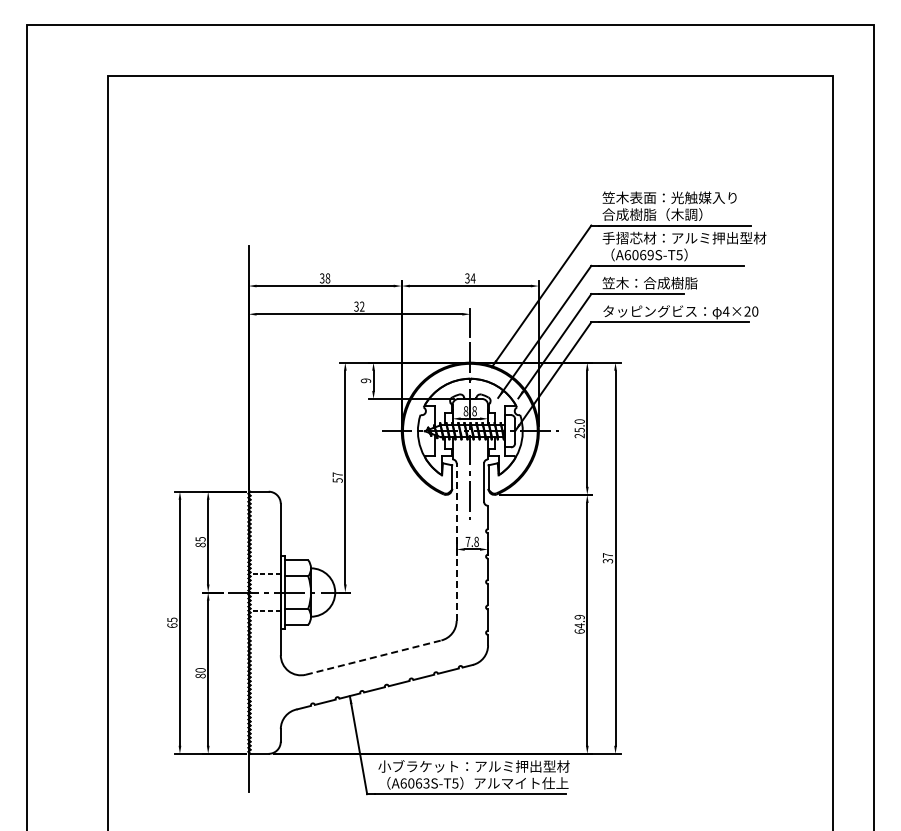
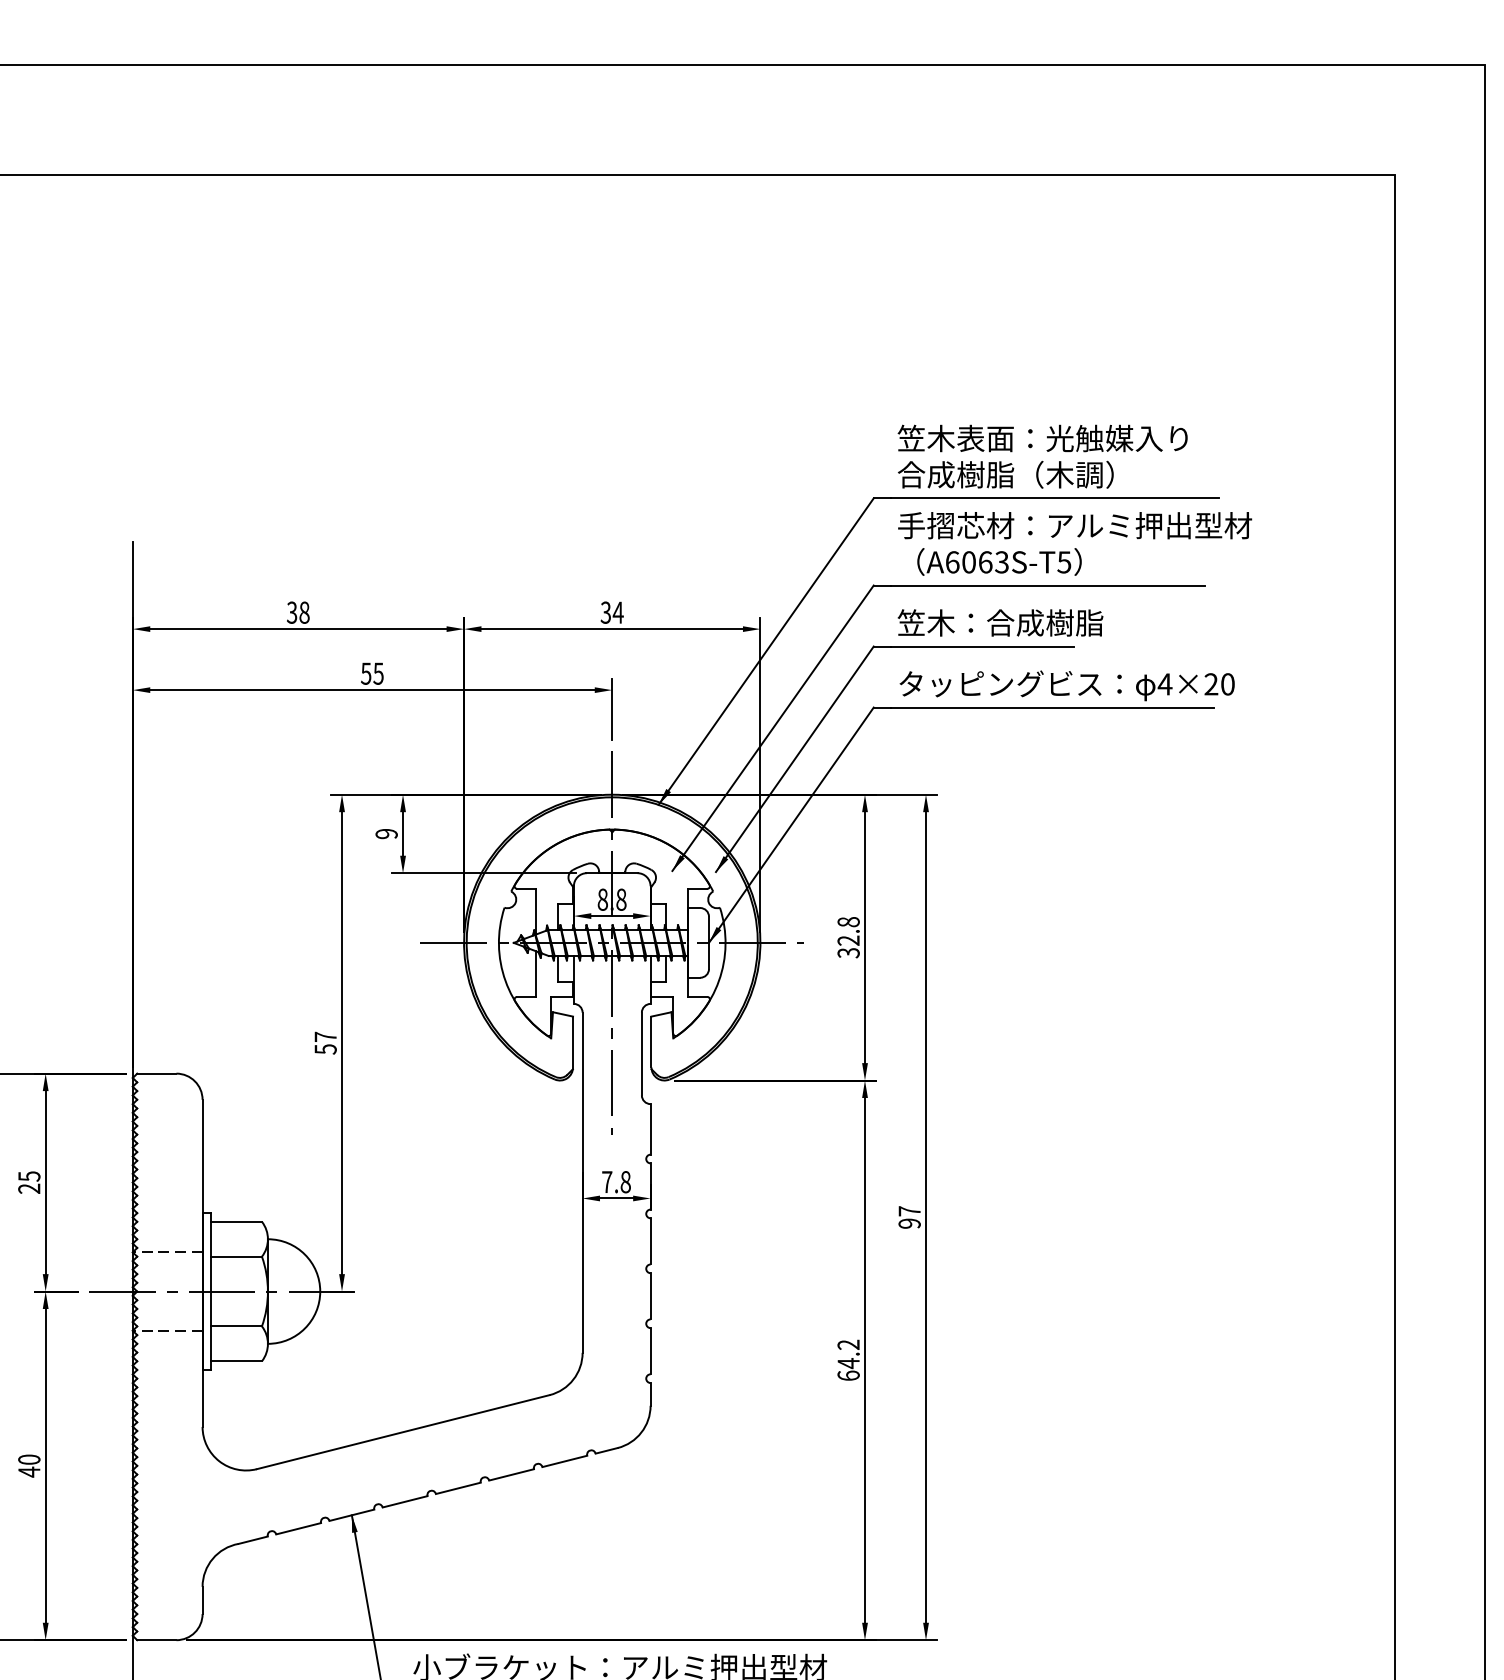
text: (650, 255) -> (1001, 563), A6069S-T5 -> A6063S-T5
text: (359, 306) -> (372, 673), 32 -> 55
text: (579, 428) -> (848, 937), 25.0 -> 32.8
line: (456, 542) -> (582, 1183), dashed -> solid
text: (200, 544) -> (29, 1187), 85 -> 25
text: (607, 560) -> (908, 1222), 37 -> 97
text: (579, 616) -> (848, 1343), 64.9 -> 64.2
line: (373, 657) -> (402, 1431), dashed -> solid
text: (200, 675) -> (29, 1470), 80 -> 40

